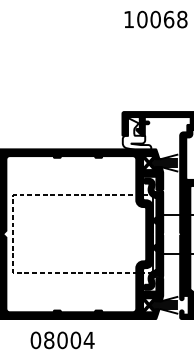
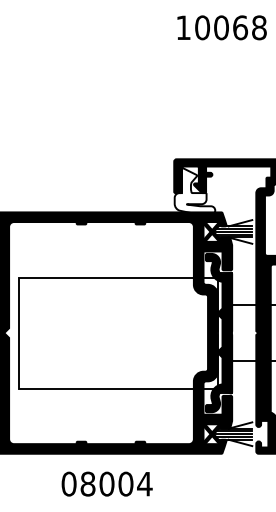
line: (12, 234) -> (18, 333), dashed -> solid
text: (62, 339) -> (106, 483), moved

